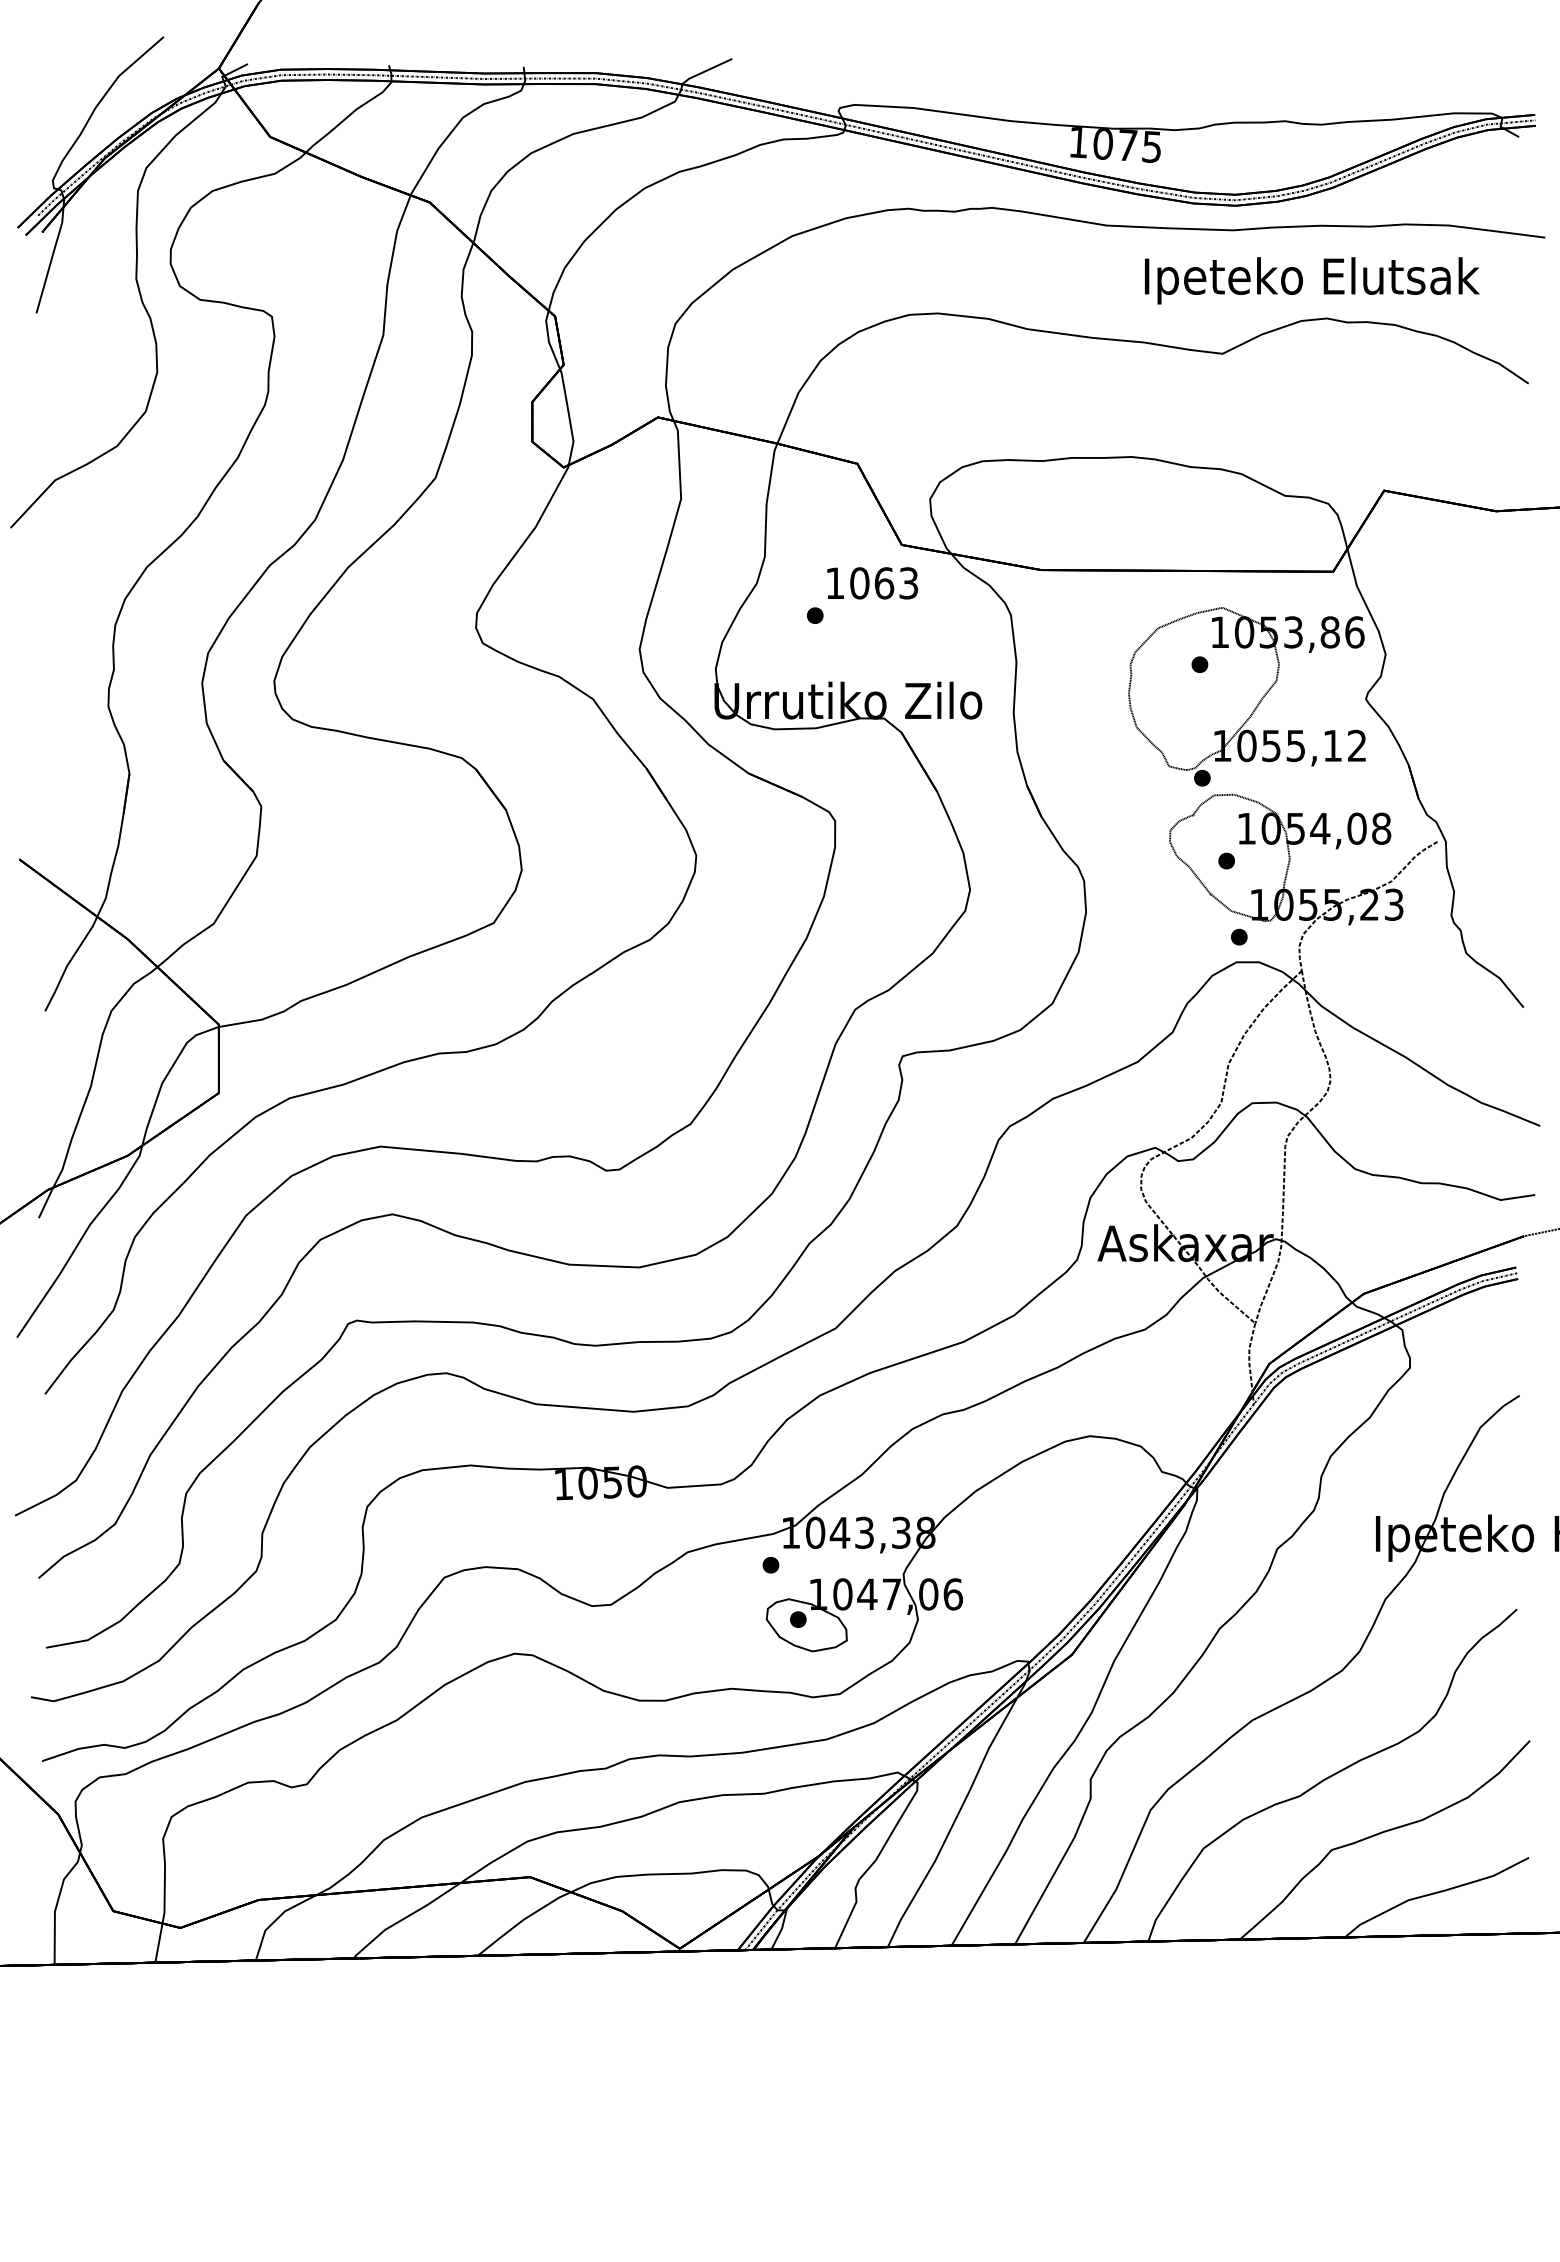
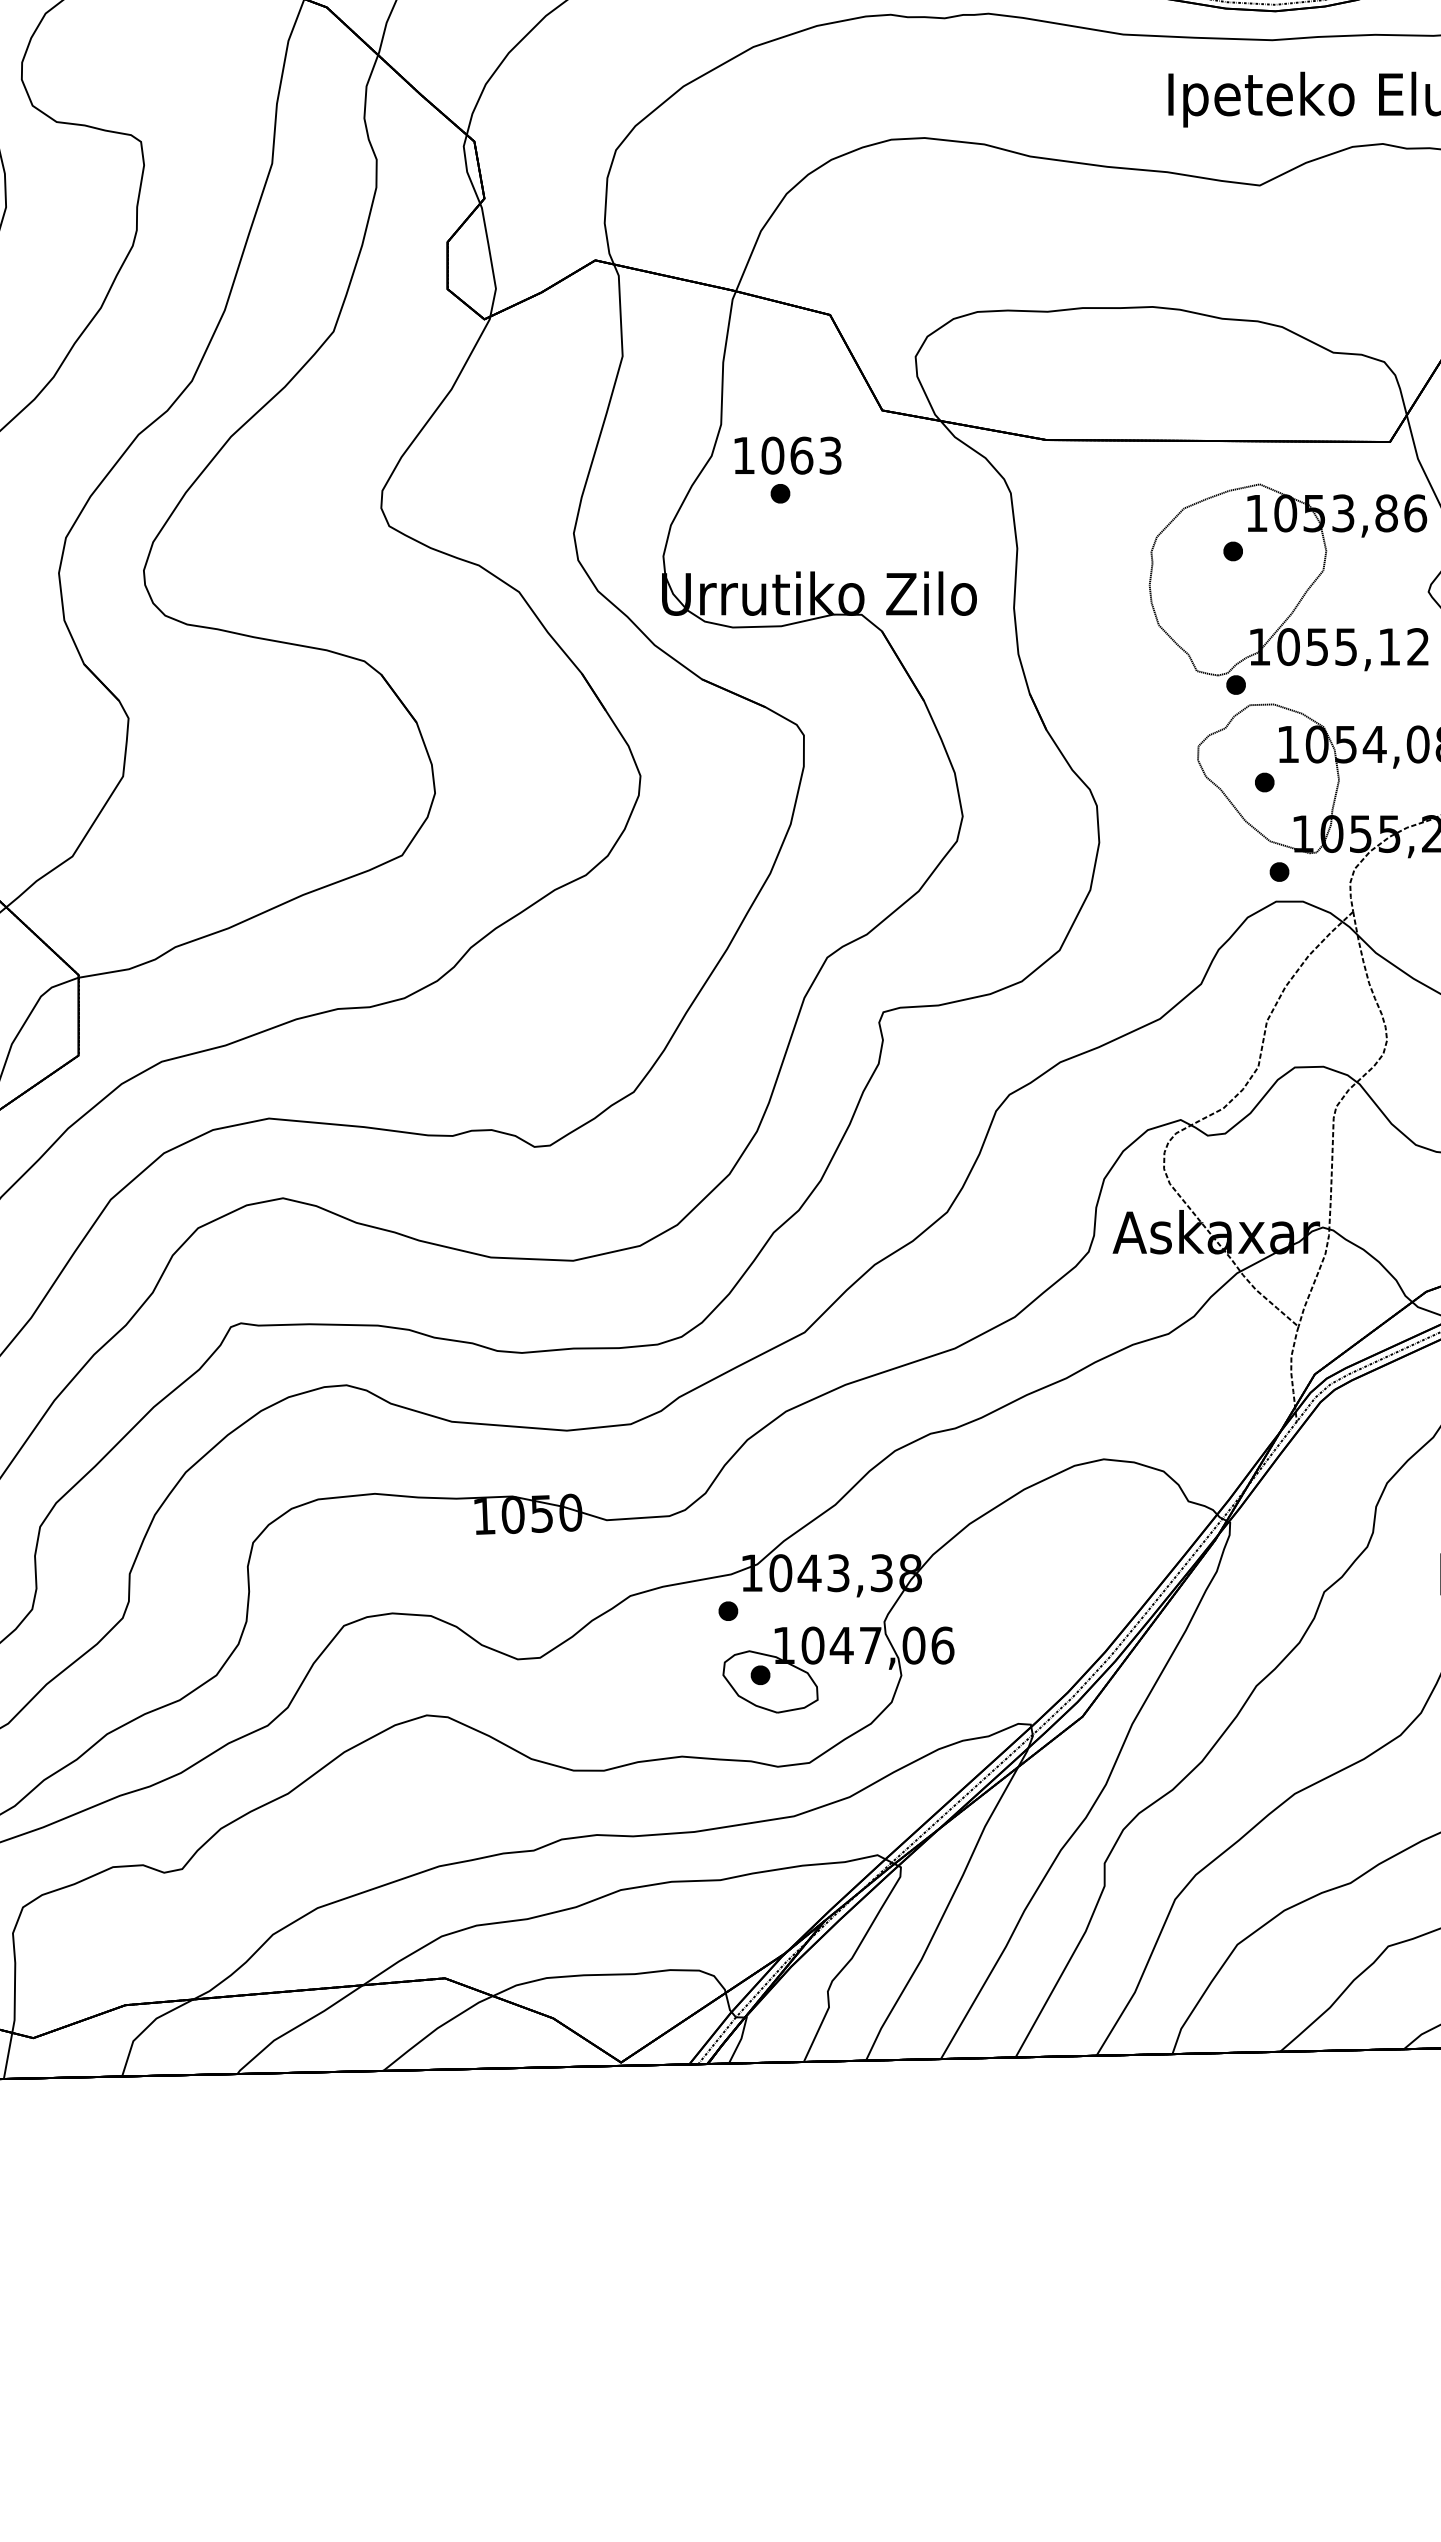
text: (872, 583) -> (787, 455), moved

